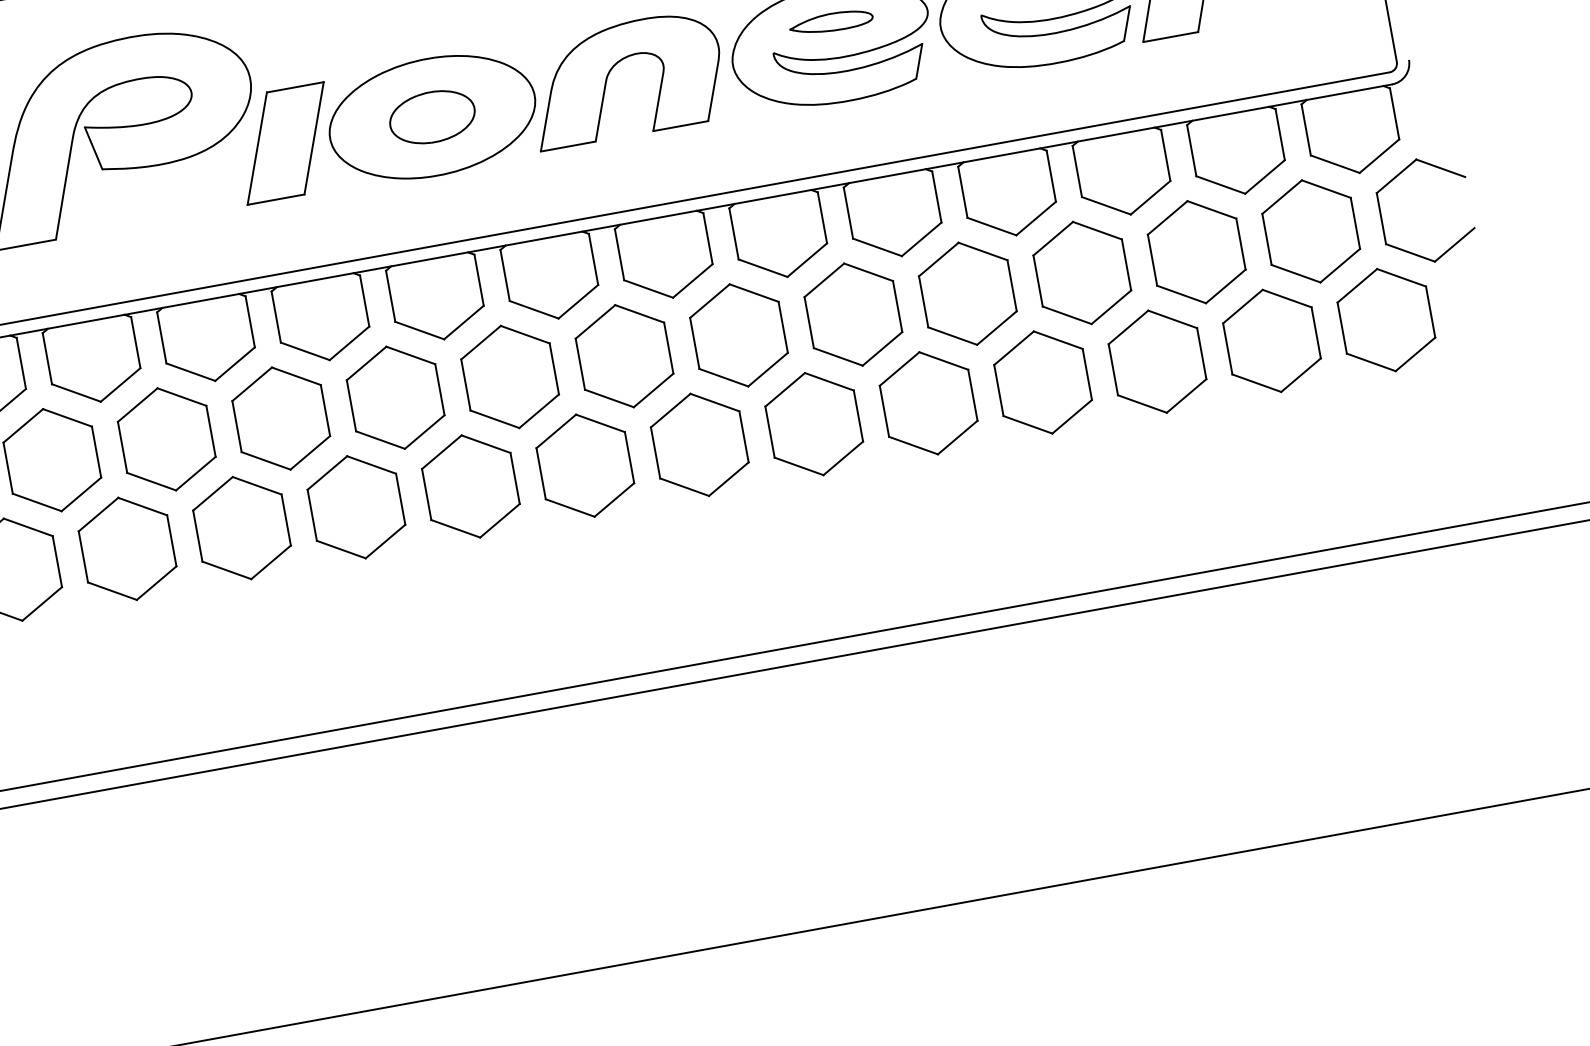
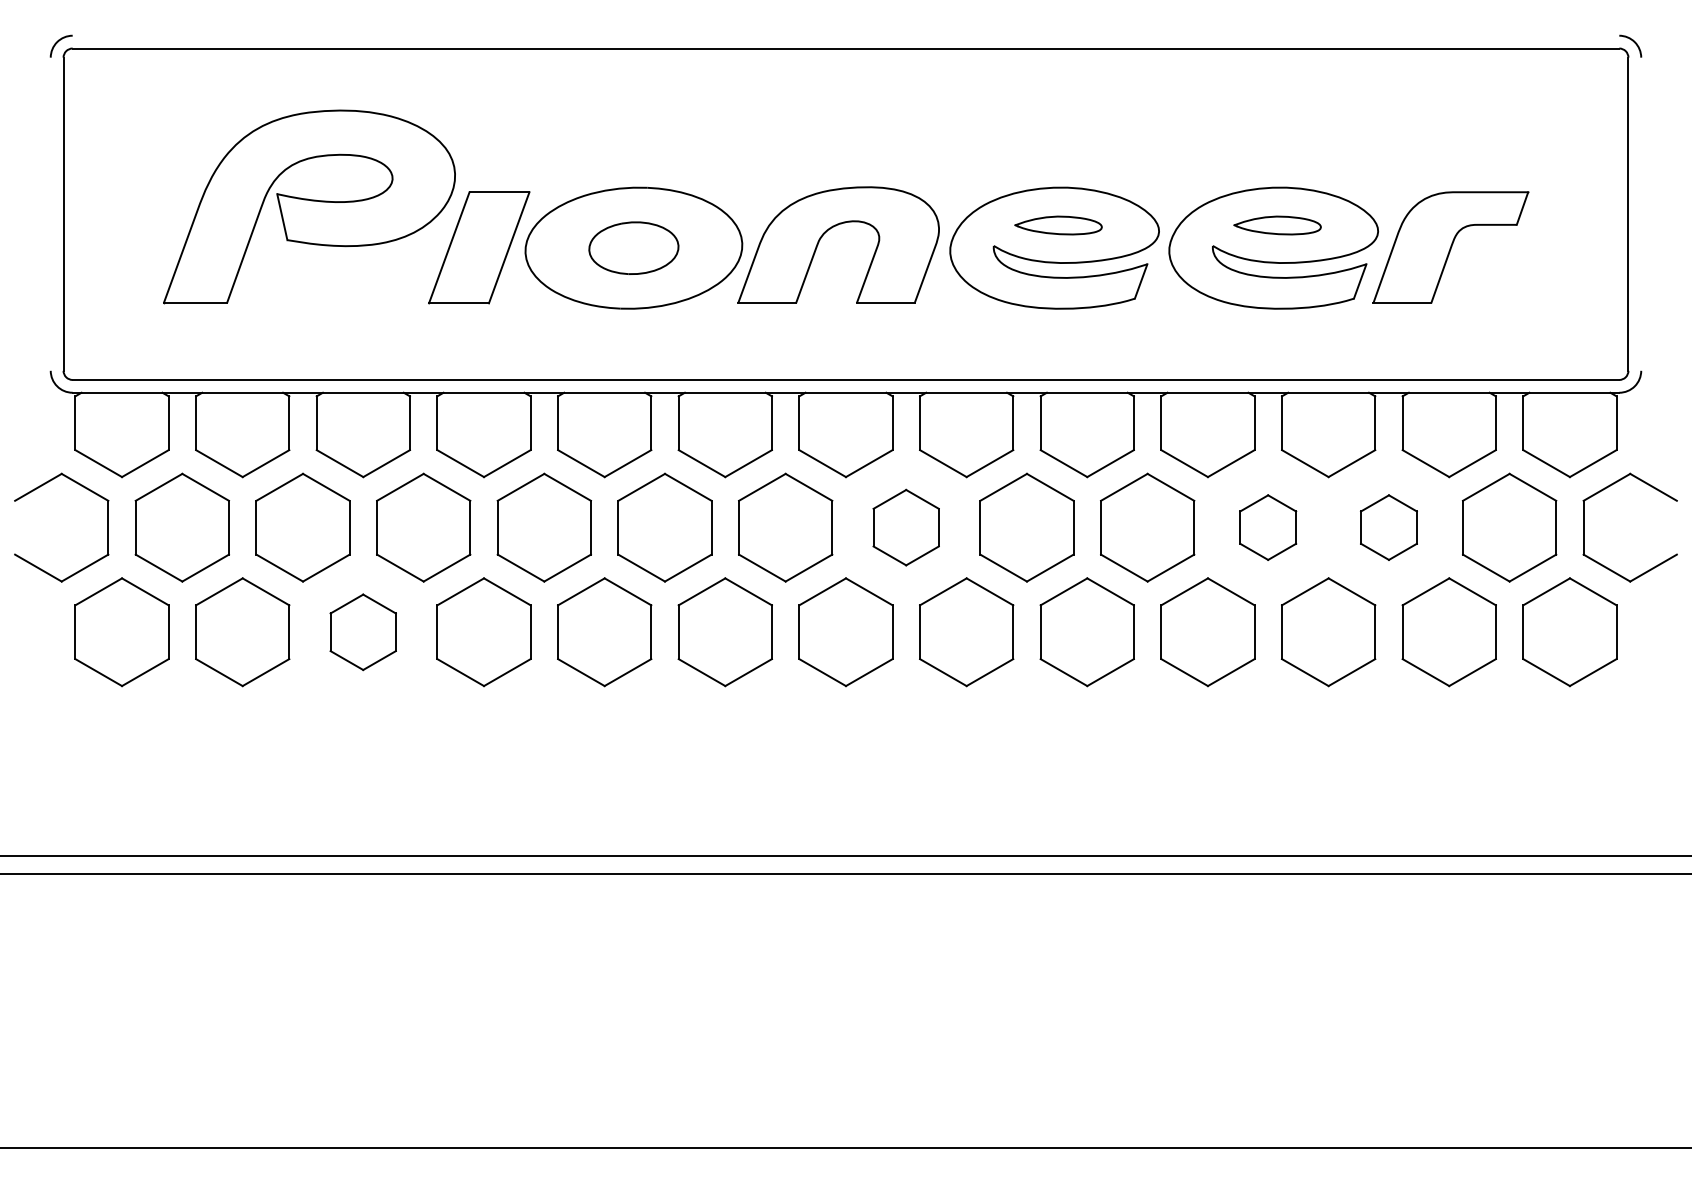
part: (1196, 252) -> (1388, 527), size x0.6
part: (1081, 272) -> (1267, 527), size x0.6
part: (738, 335) -> (905, 527), size x0.7
part: (241, 528) -> (362, 632), size x0.7

